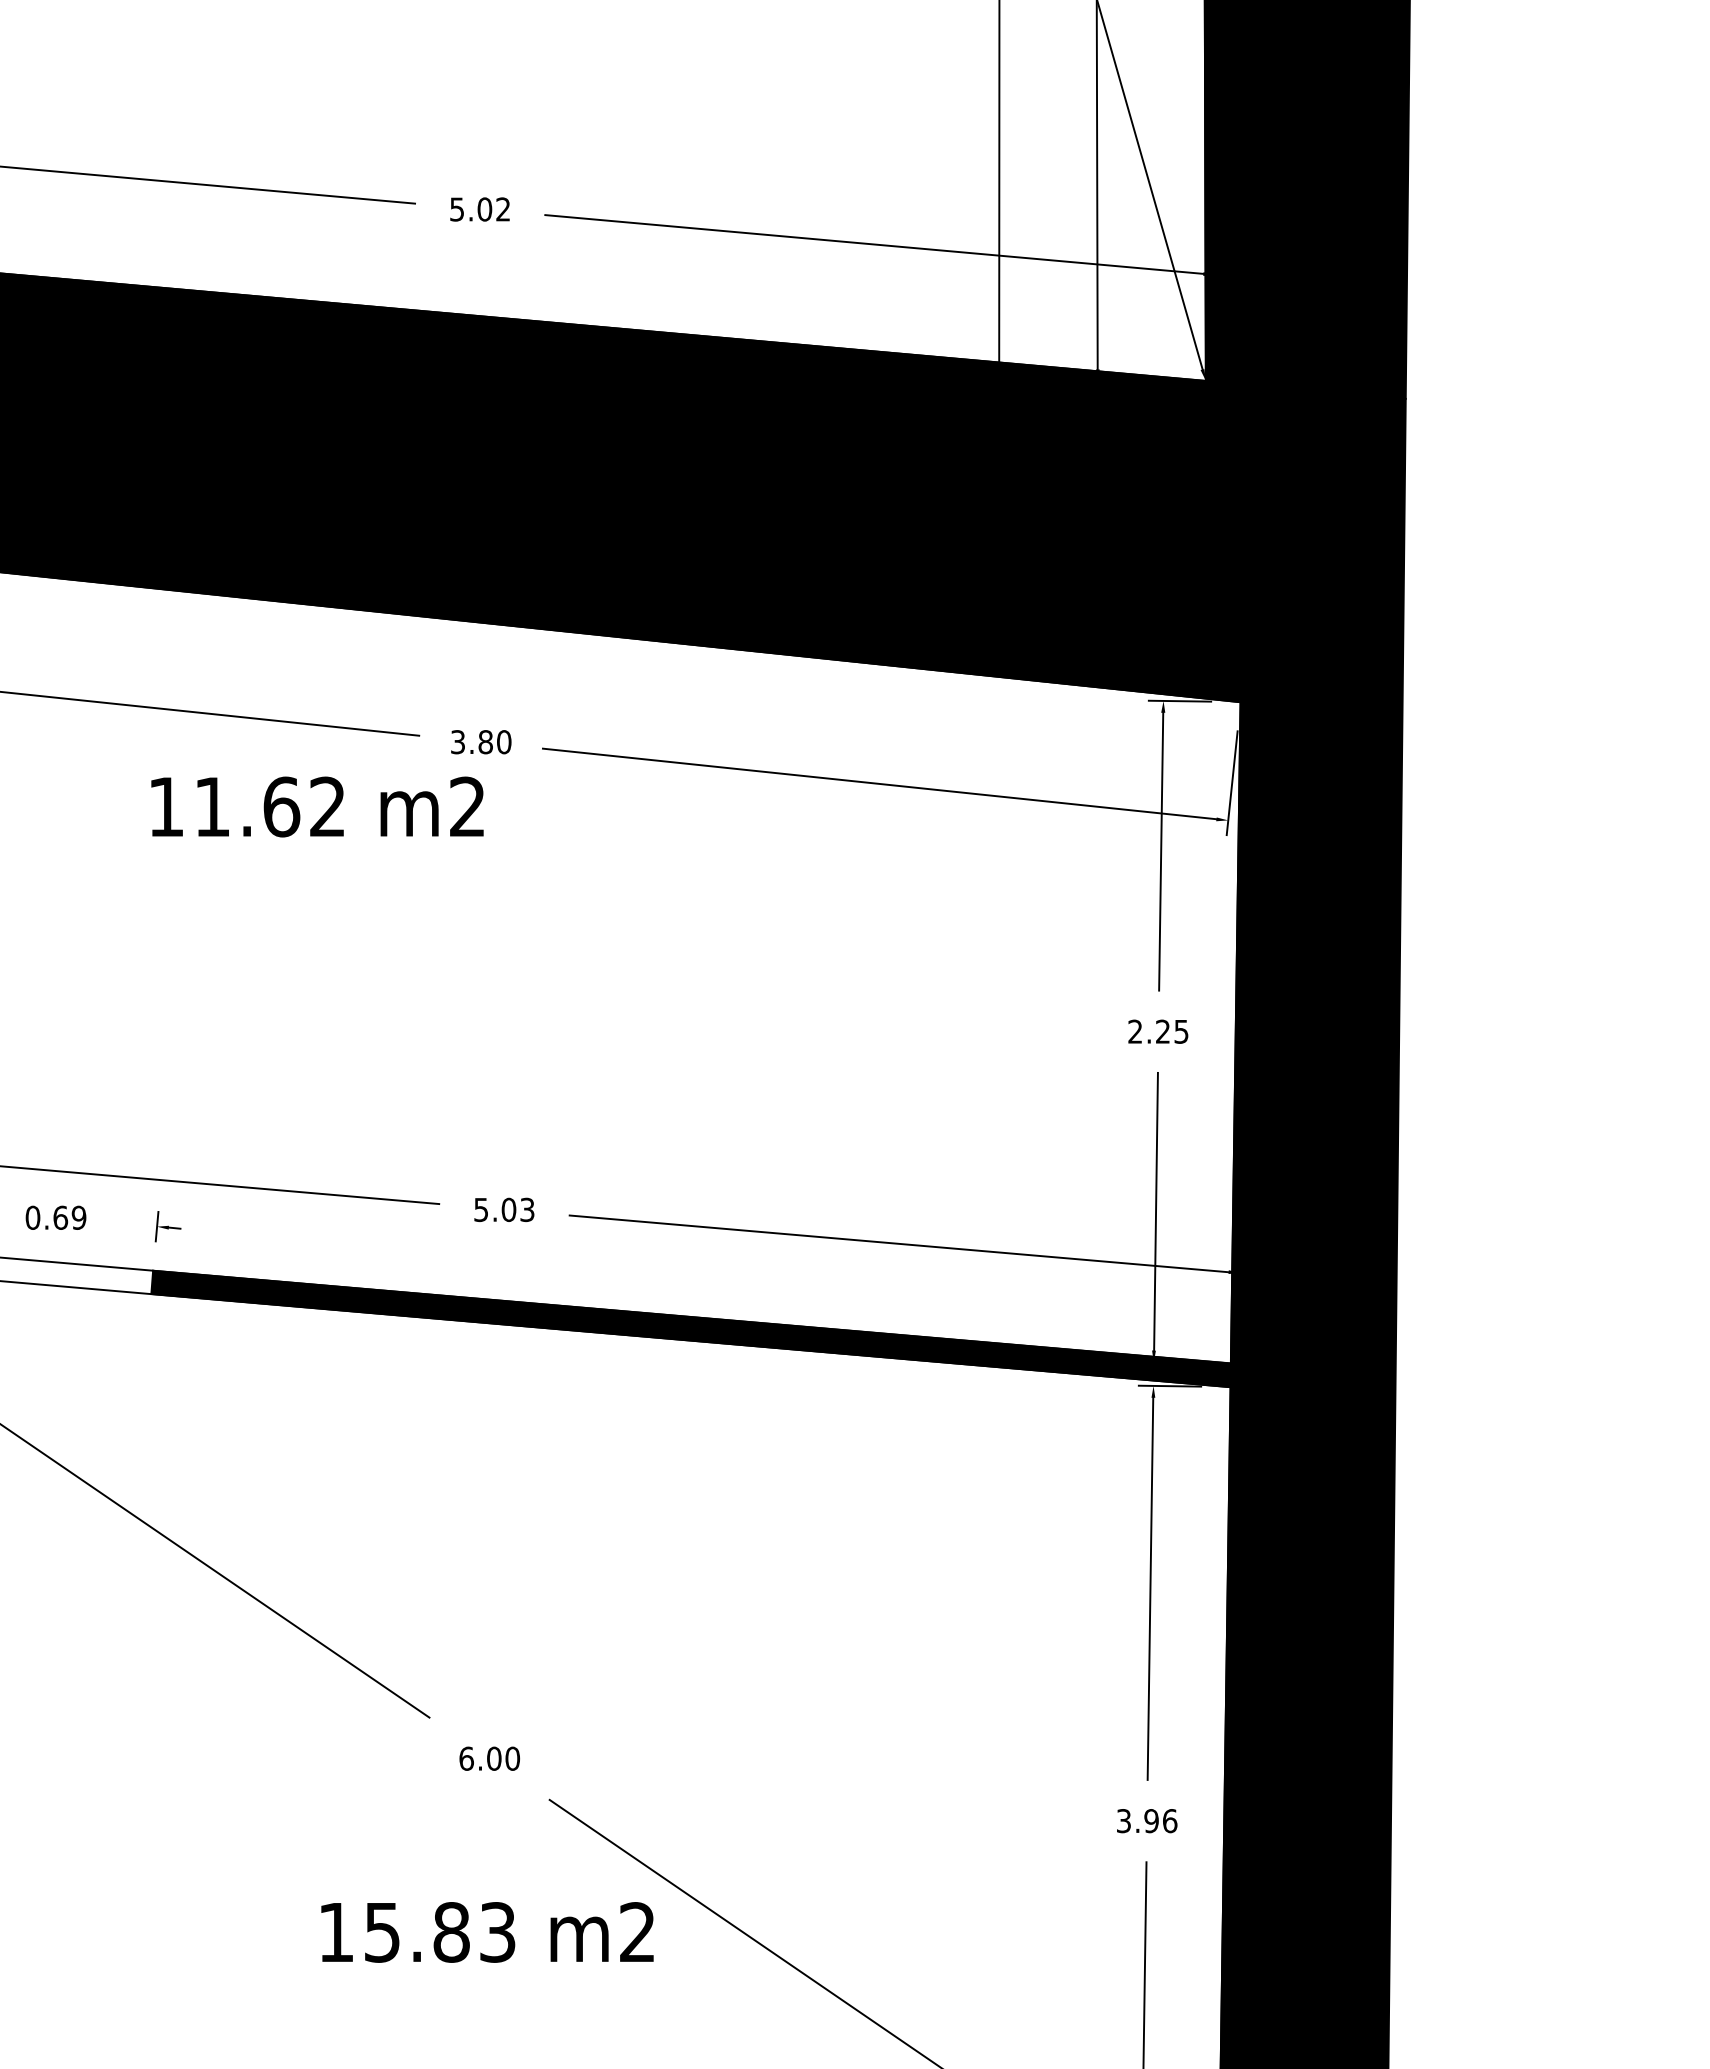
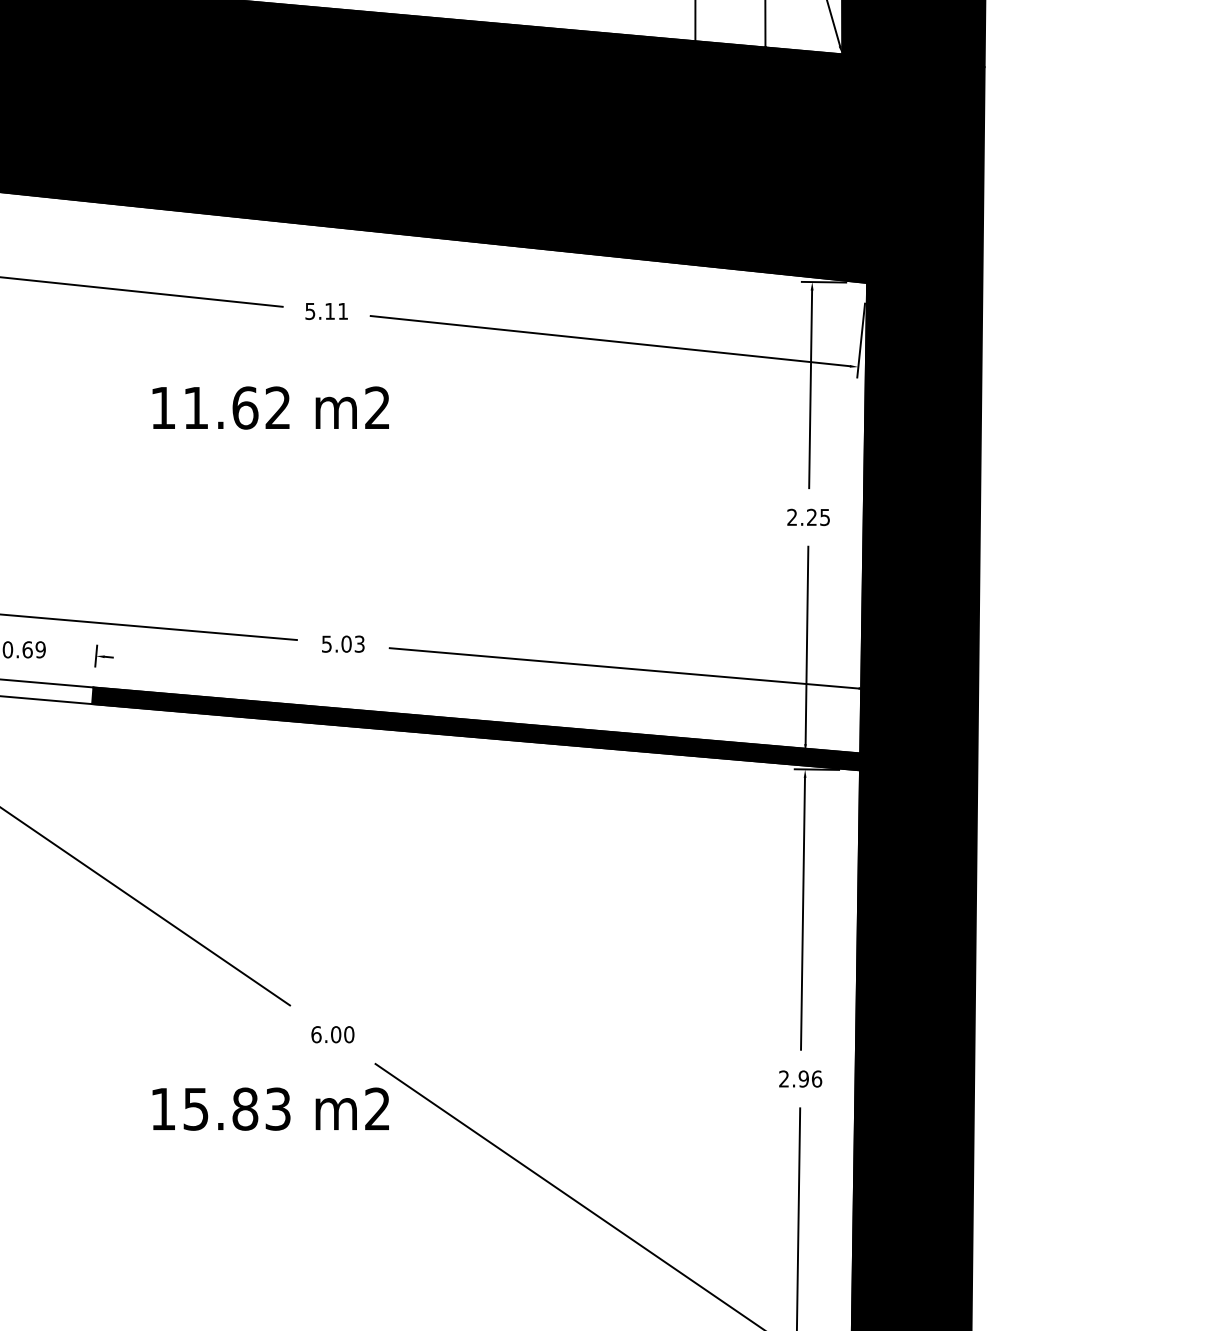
text: (481, 742) -> (327, 311), 3.80 -> 5.11
text: (317, 806) -> (270, 407), moved
text: (1123, 1821) -> (783, 1079), 3.96 -> 2.96
text: (487, 1932) -> (270, 1109), moved

